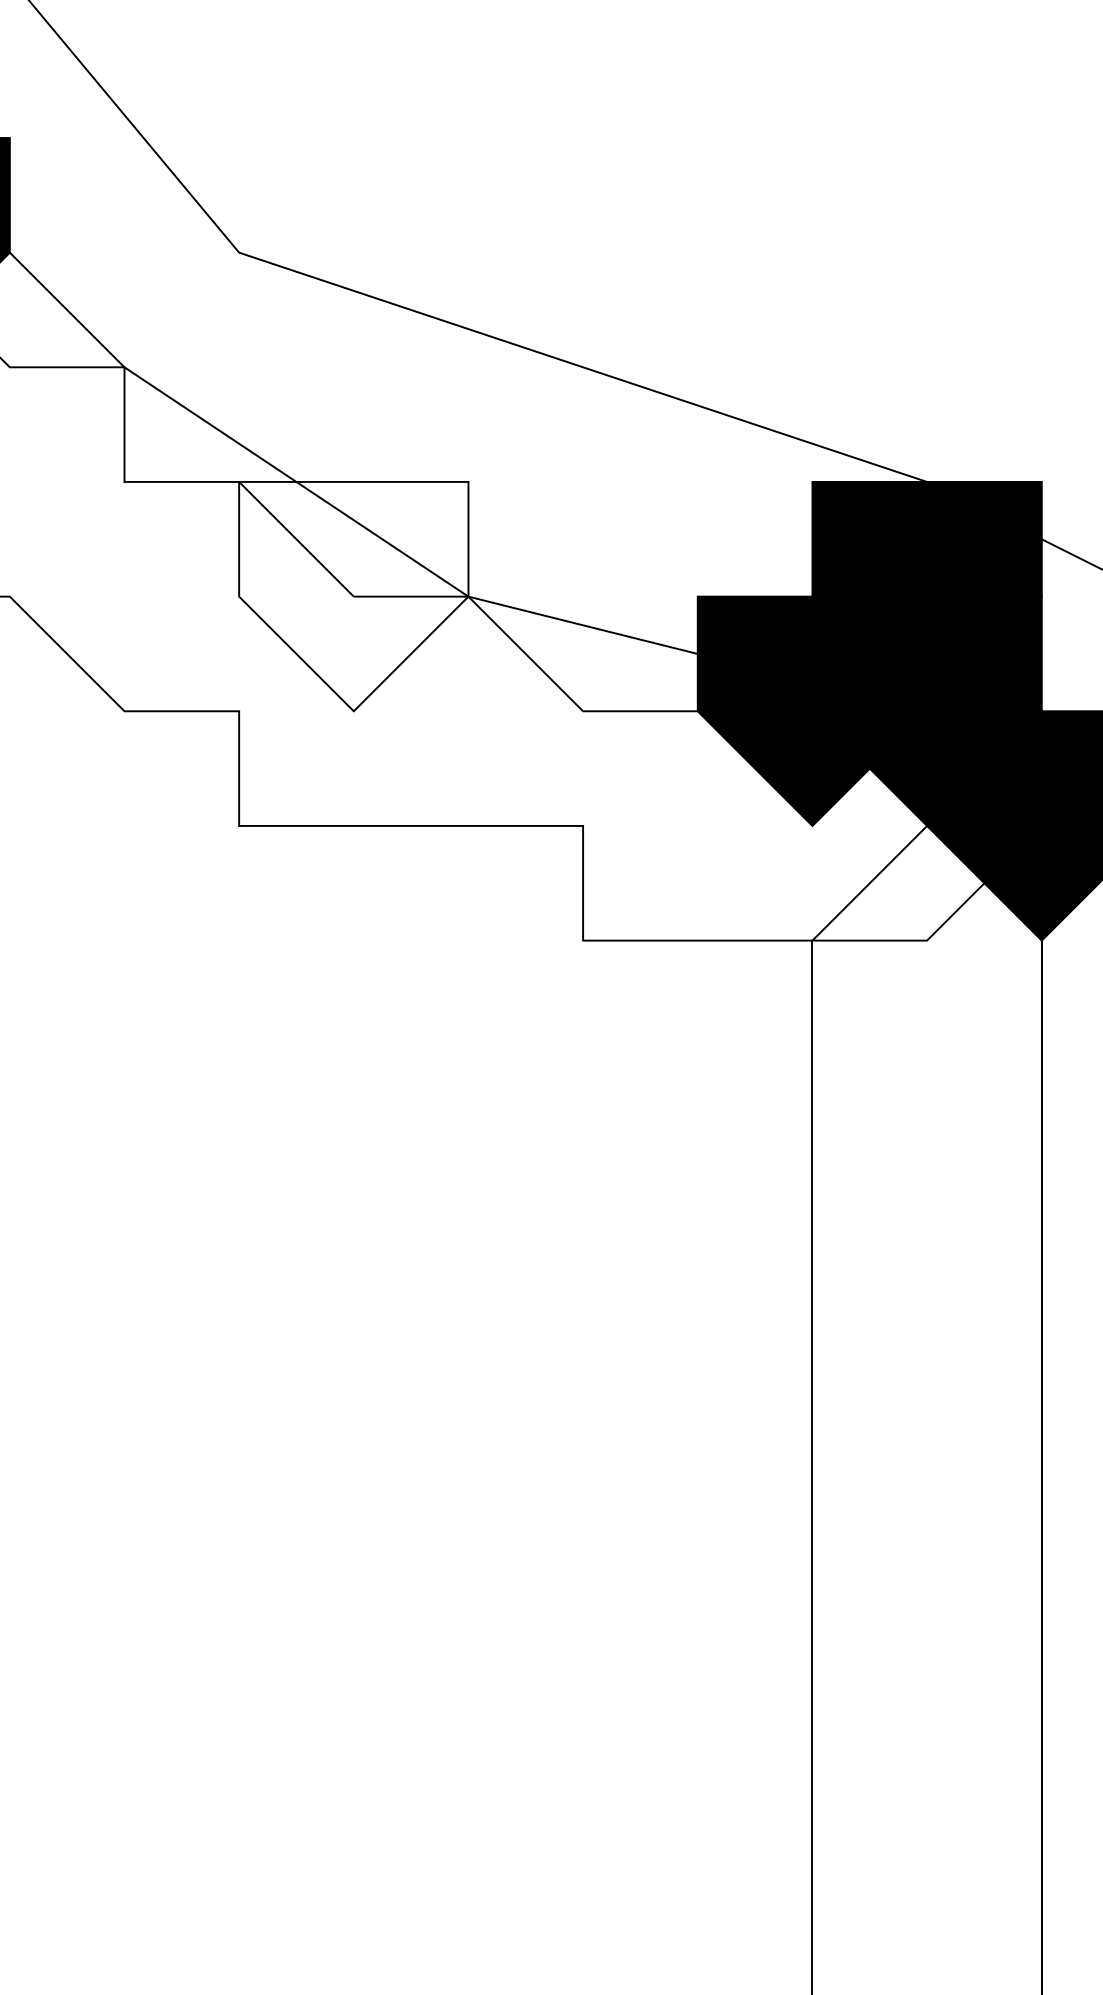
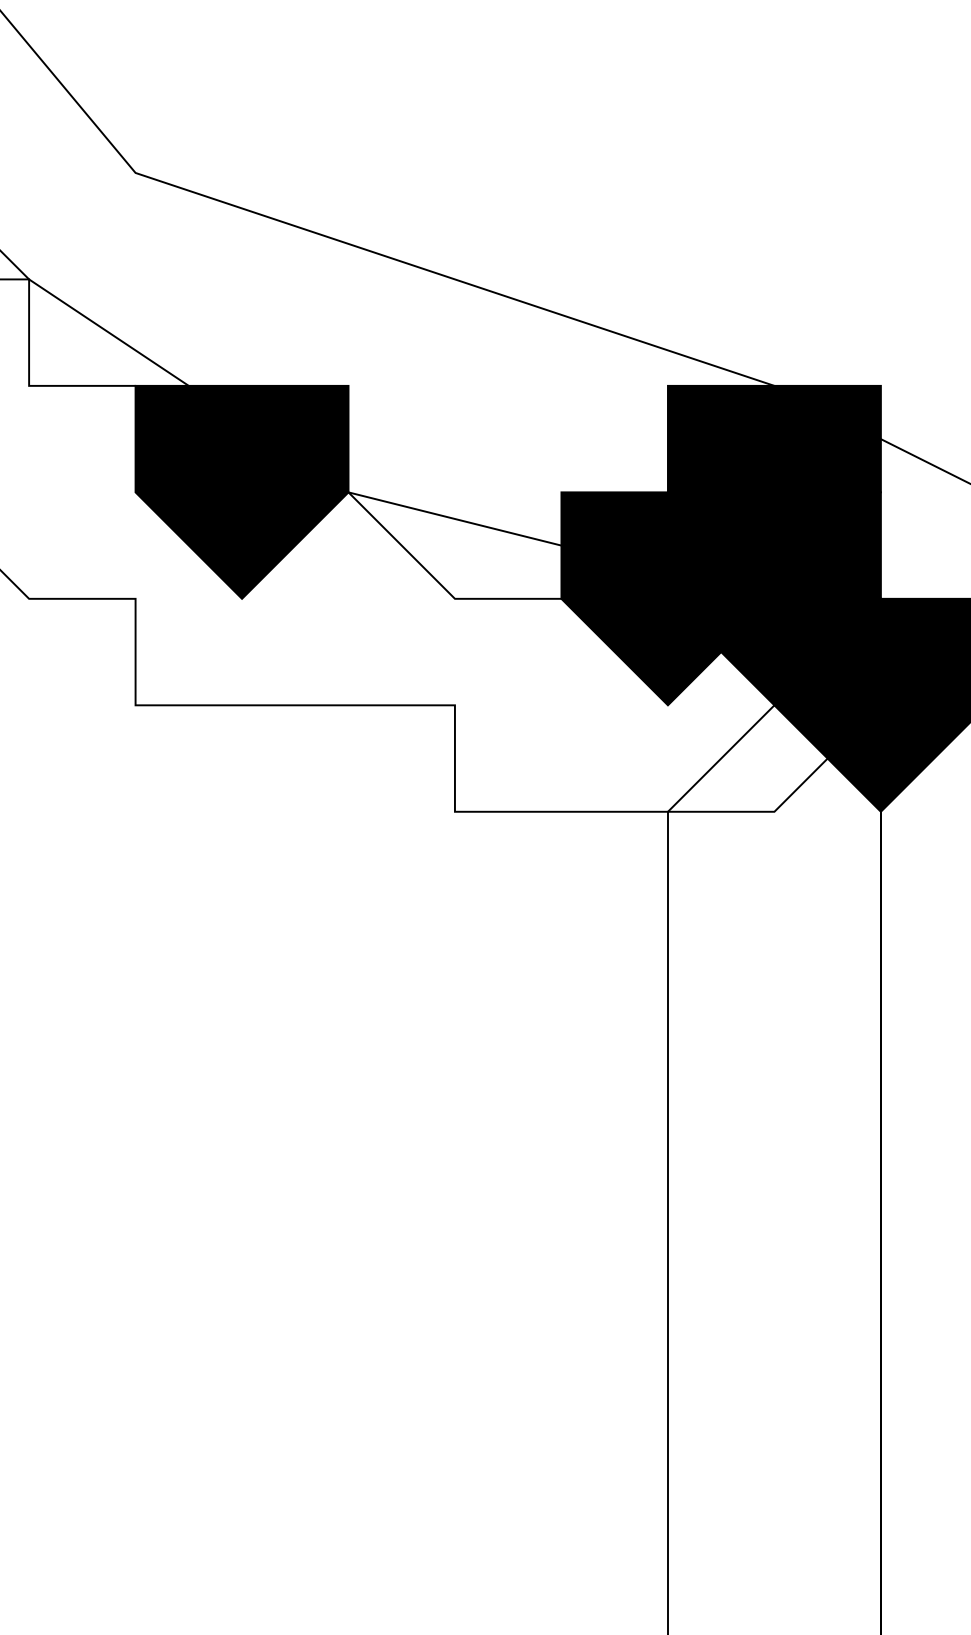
fill: (353, 596) -> (241, 492), added

